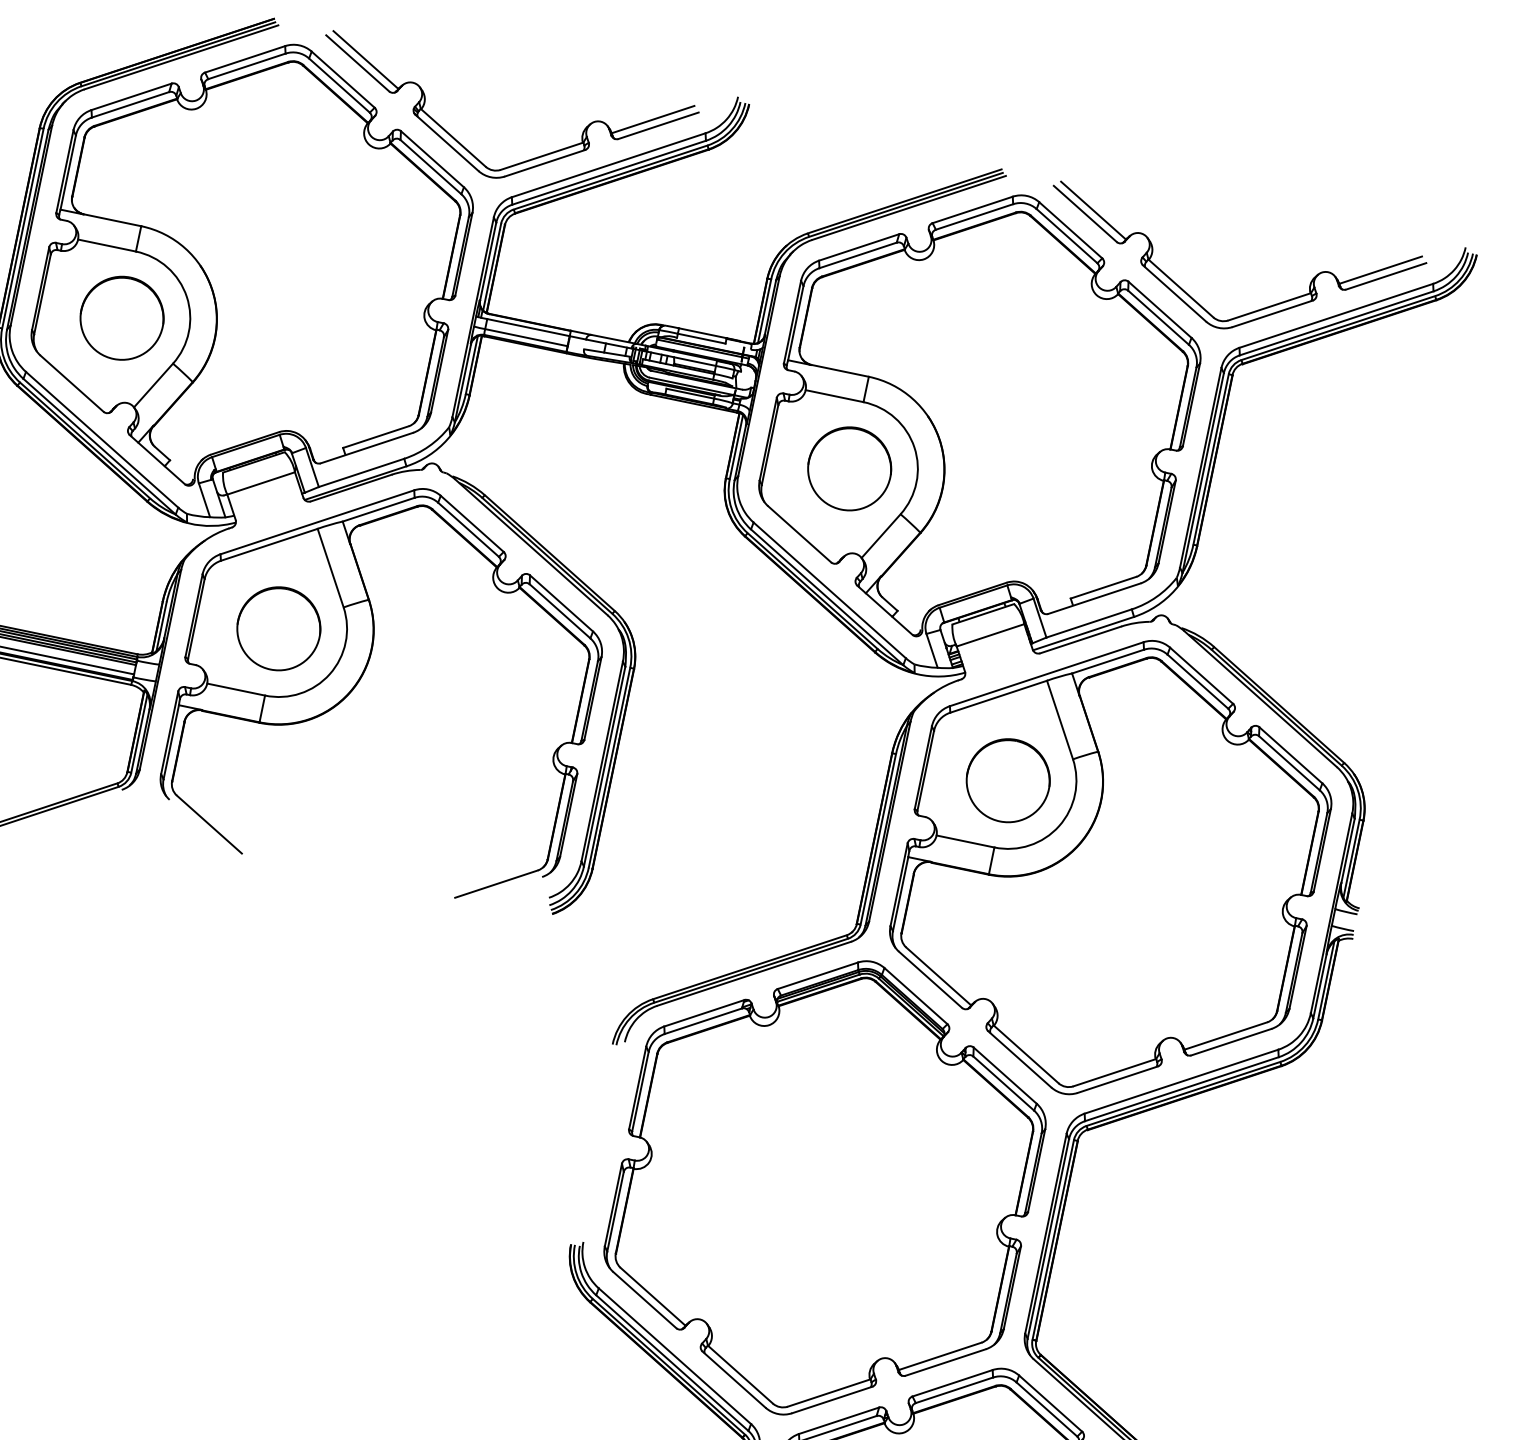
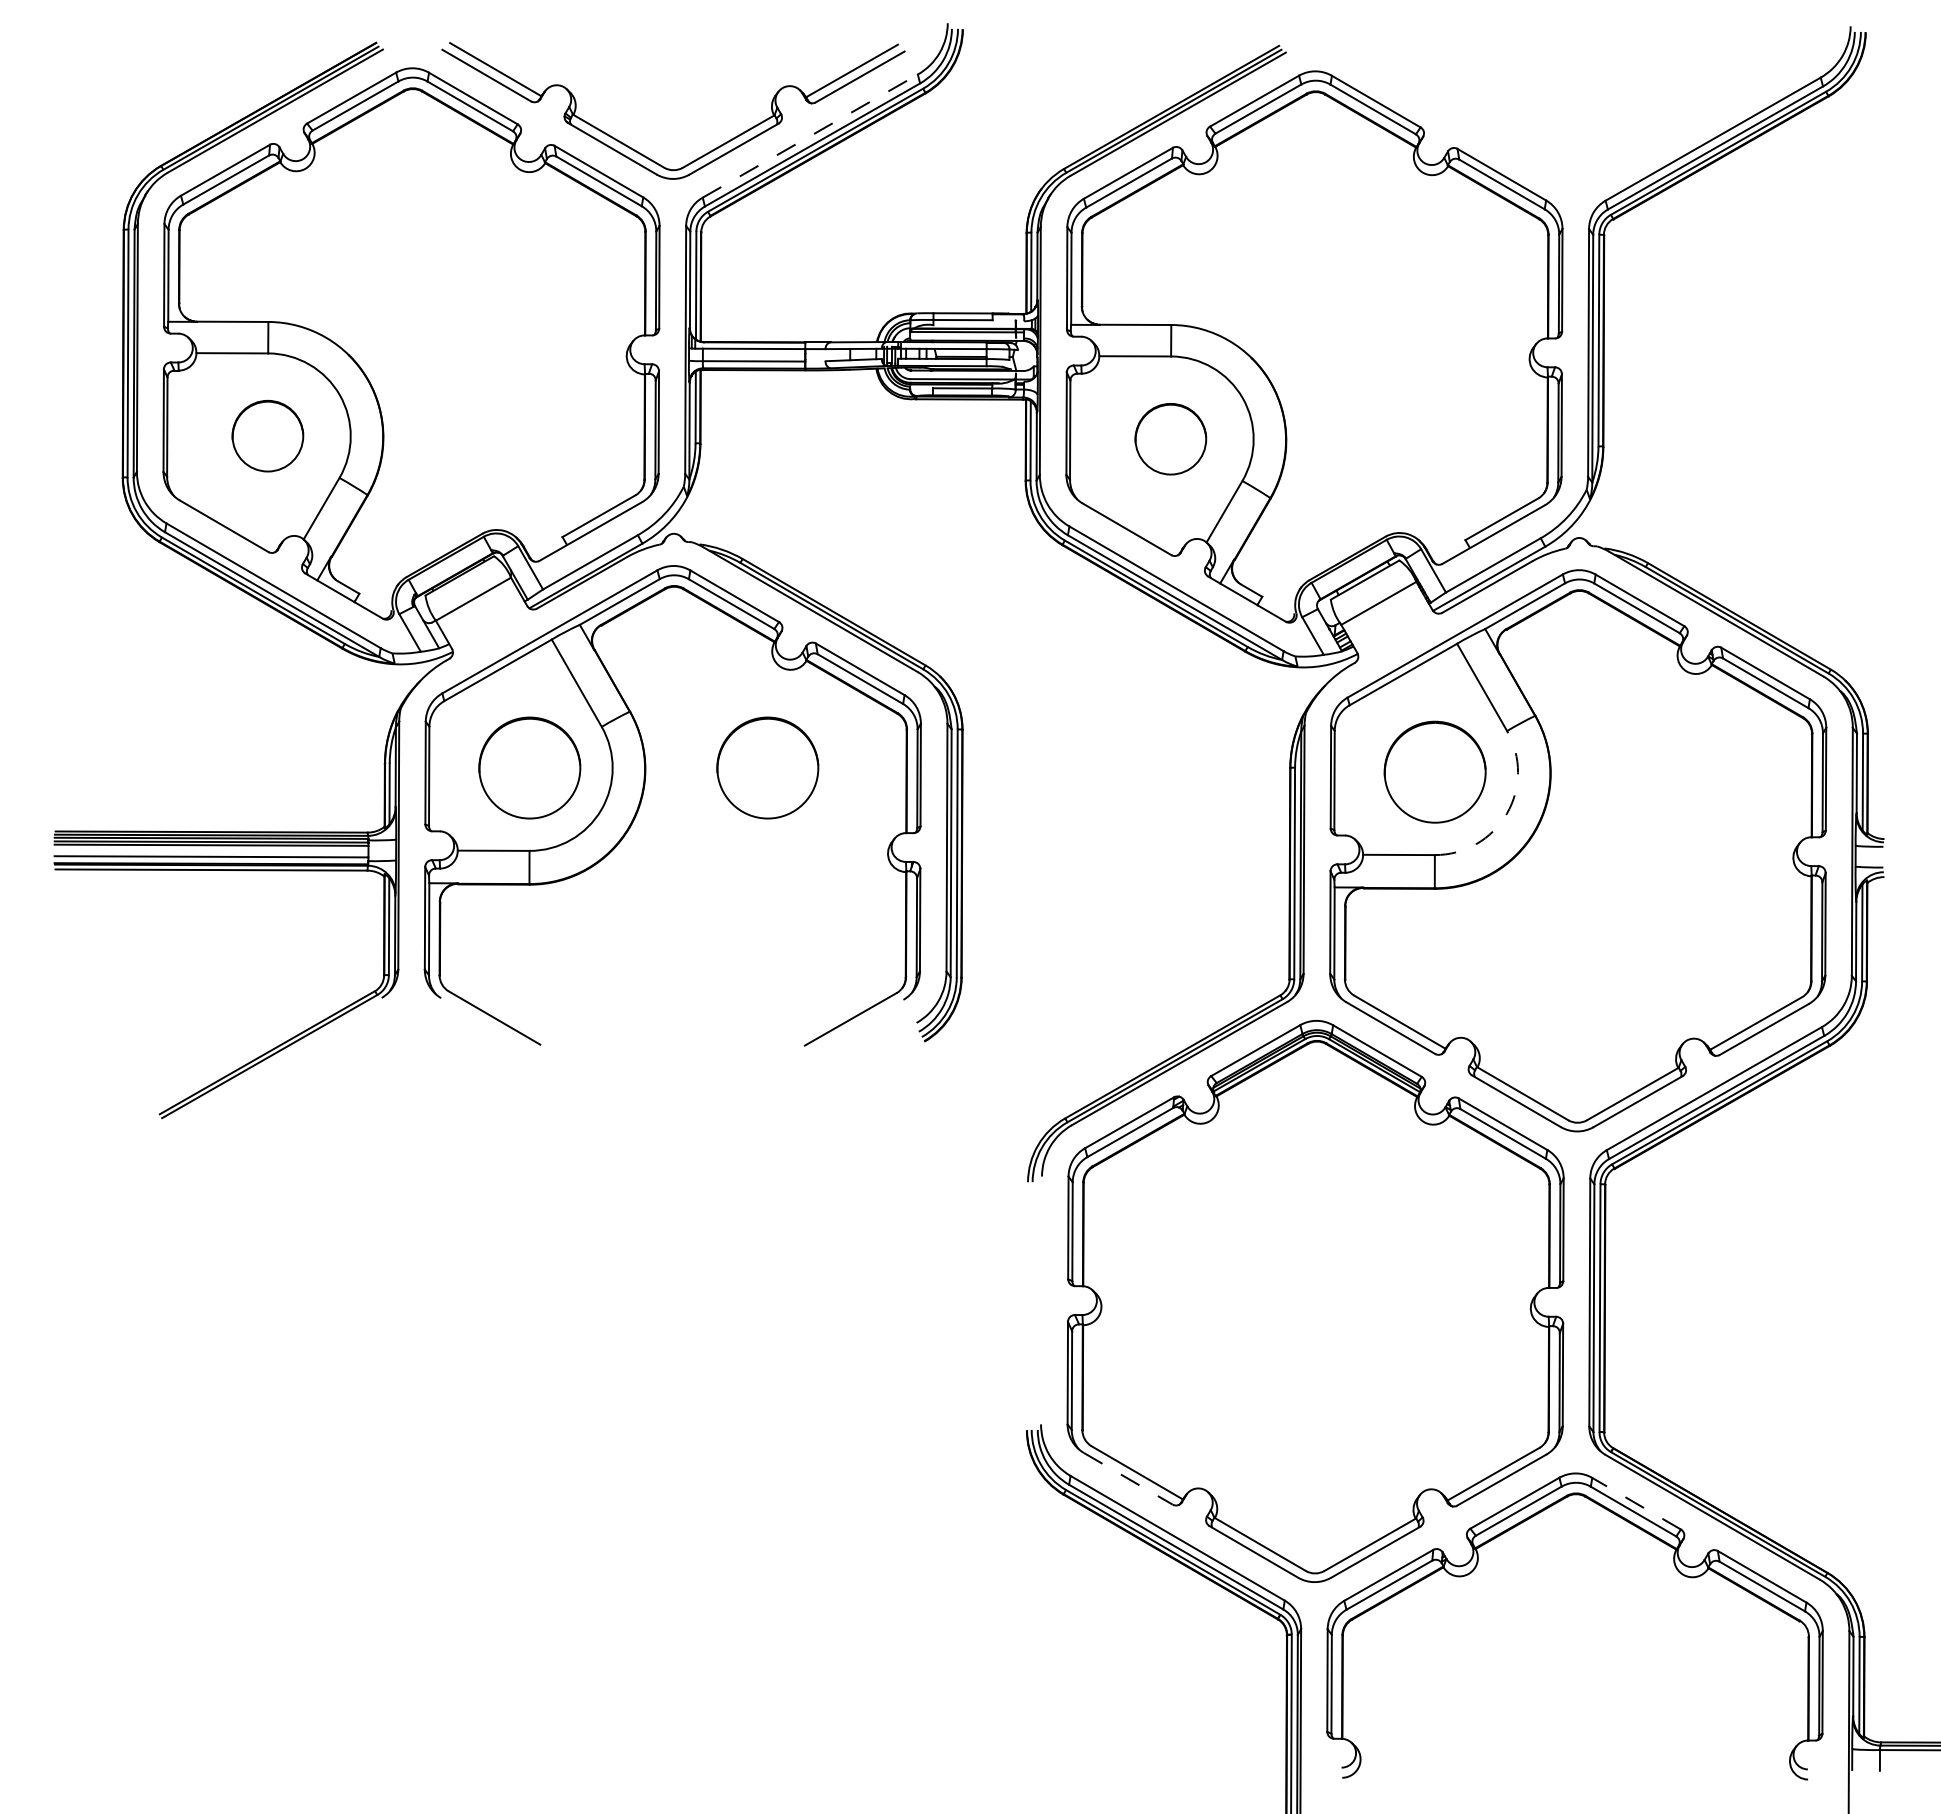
line: (608, 165) -> (810, 136), solid -> dashed
part: (1200, 304) -> (1548, 158), removed
circle: (121, 317) -> (267, 435), size x0.7
part: (849, 468) -> (1170, 438), size x0.7
circle: (470, 667) -> (767, 767), added
arc: (1059, 825) -> (1506, 813), solid -> dashed
line: (644, 1300) -> (1128, 1479), solid -> dashed
line: (1050, 1403) -> (1636, 1503), solid -> dashed

